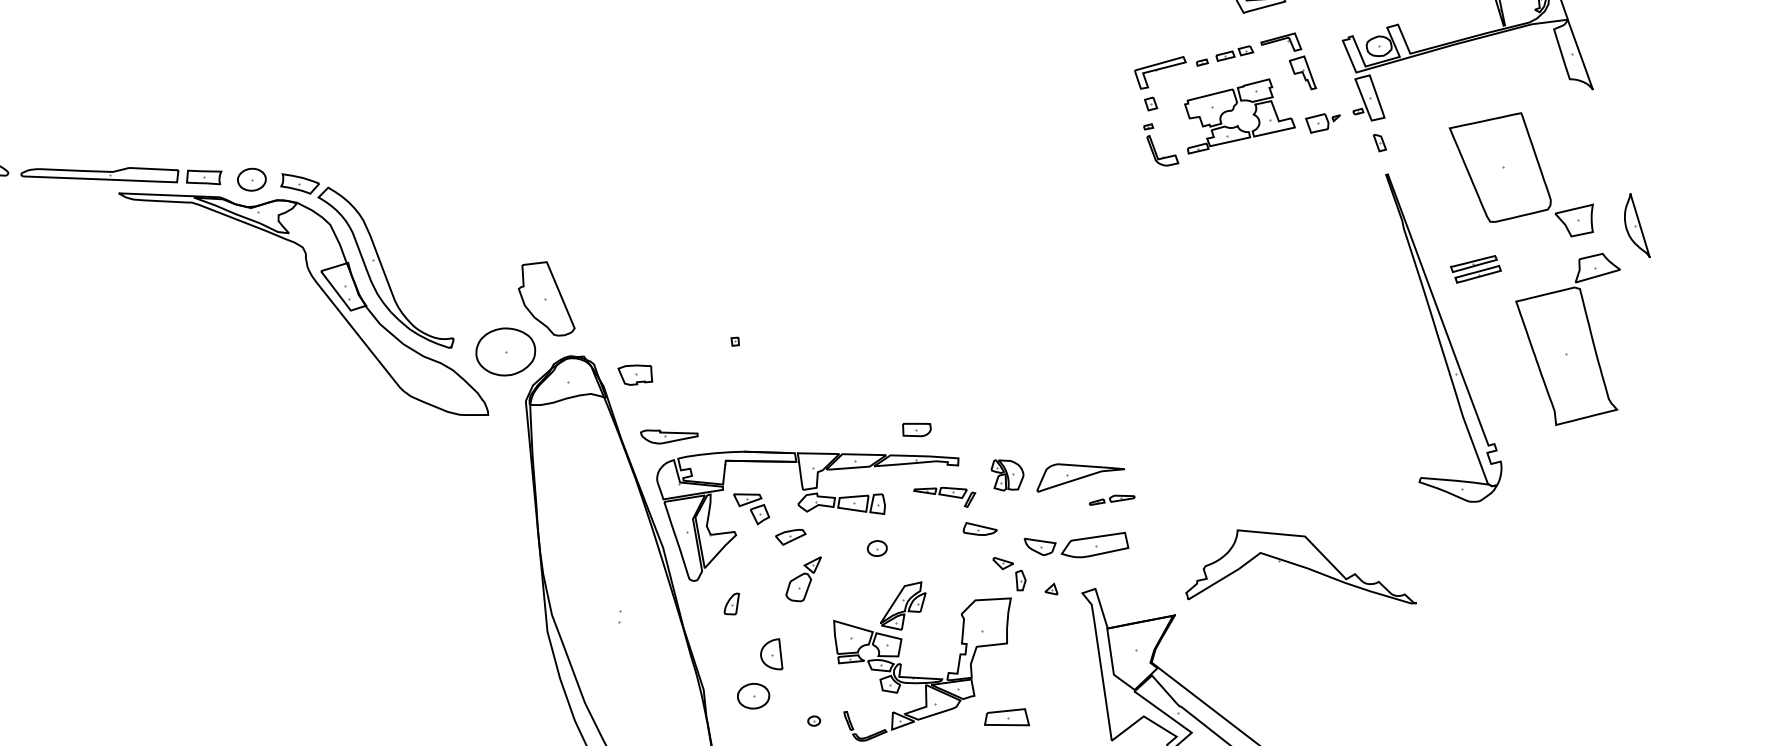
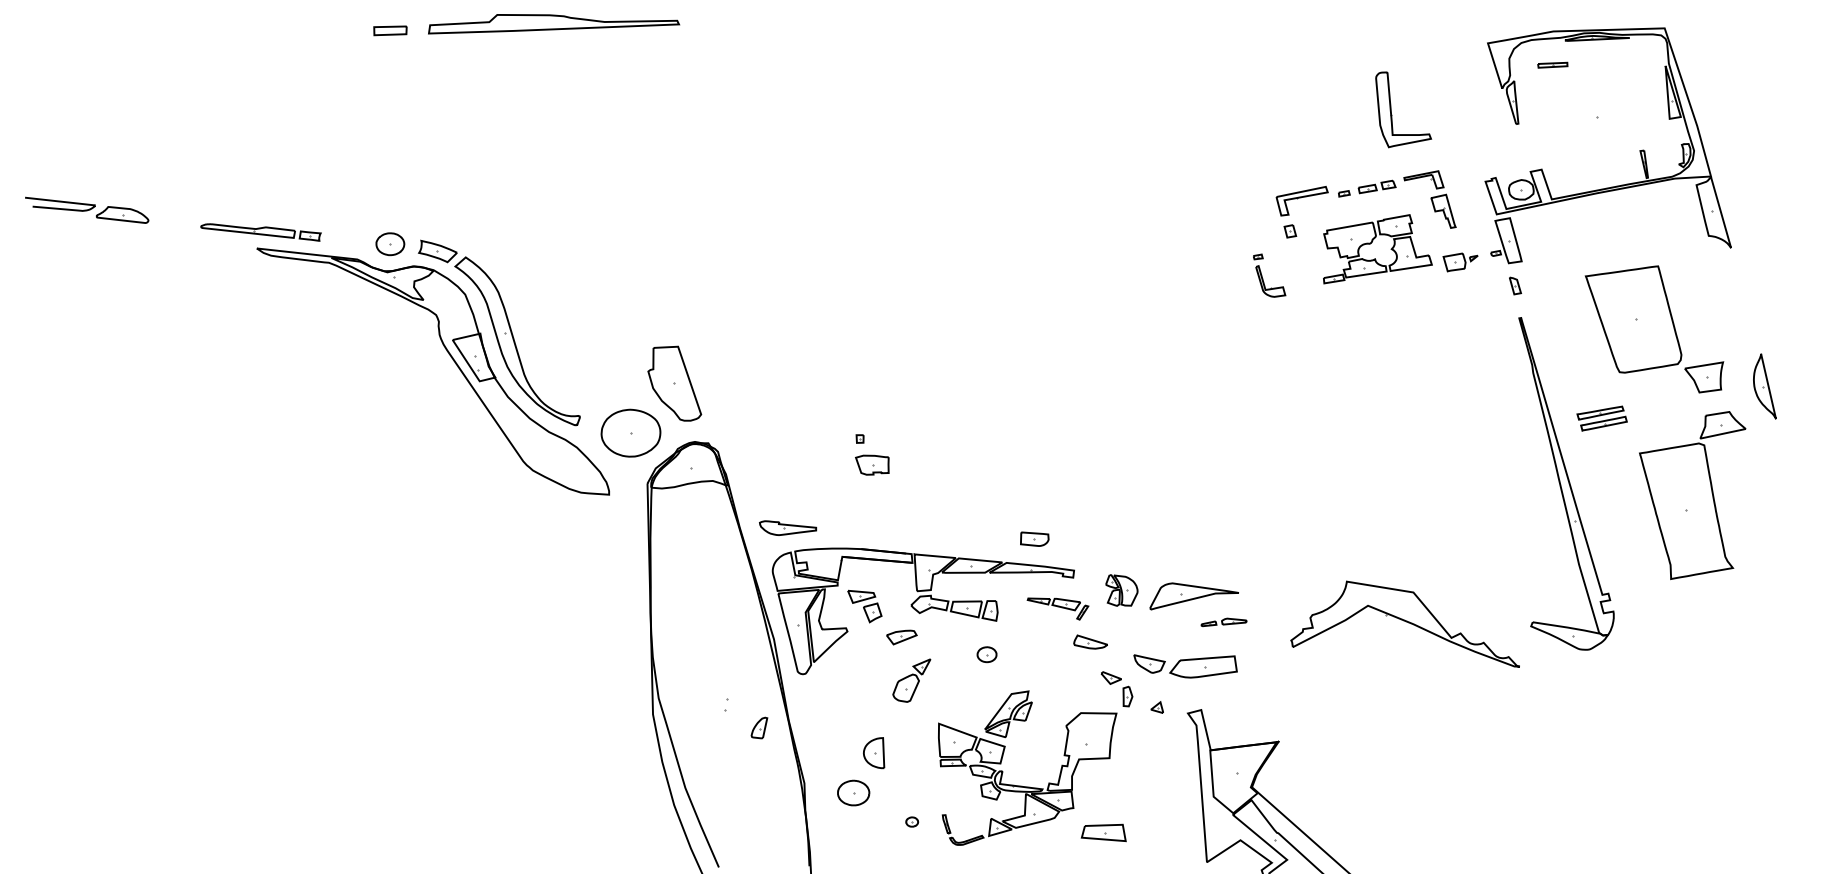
part: (1155, 148) -> (1263, 278), moved
part: (121, 177) -> (260, 232), size x0.6
part: (635, 374) -> (872, 464), moved
part: (1298, 568) -> (1404, 623), moved
part: (731, 603) -> (759, 727), moved

